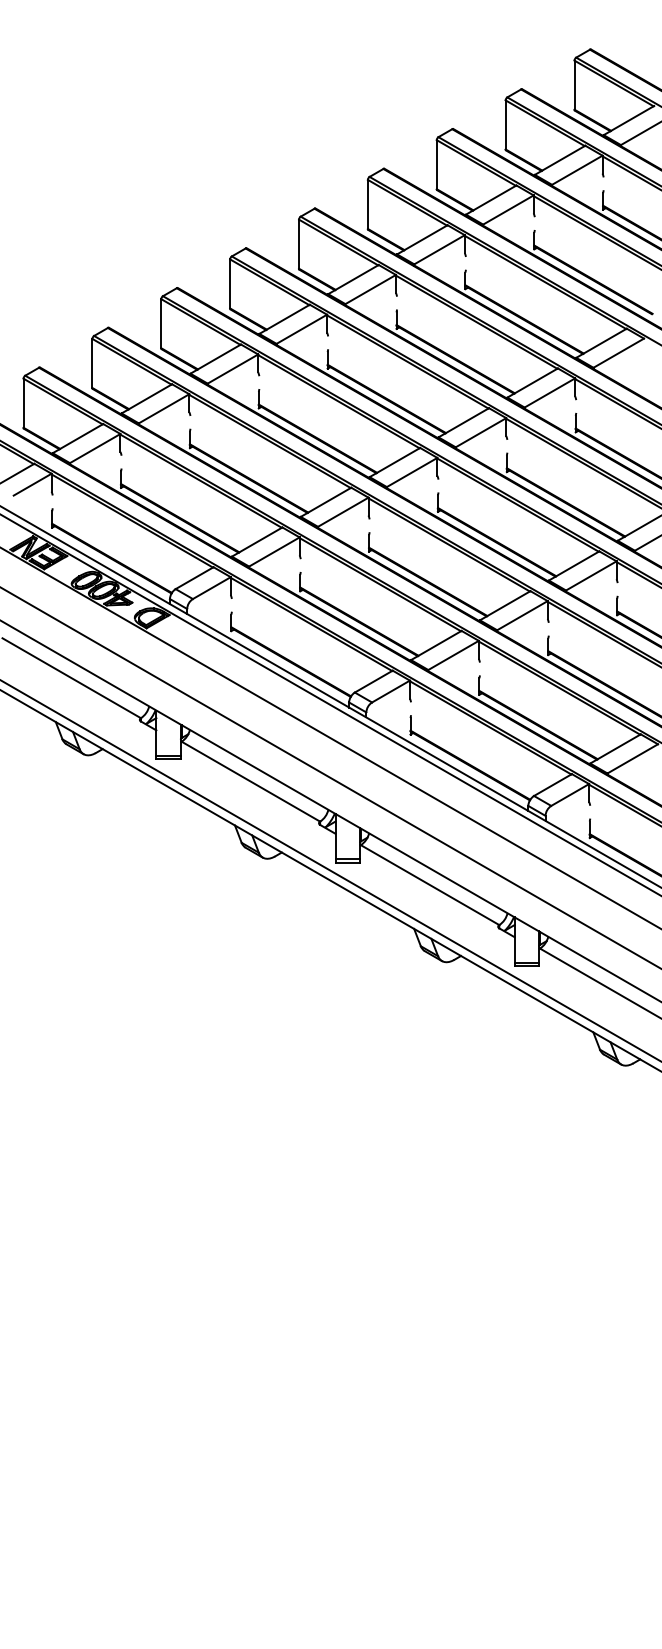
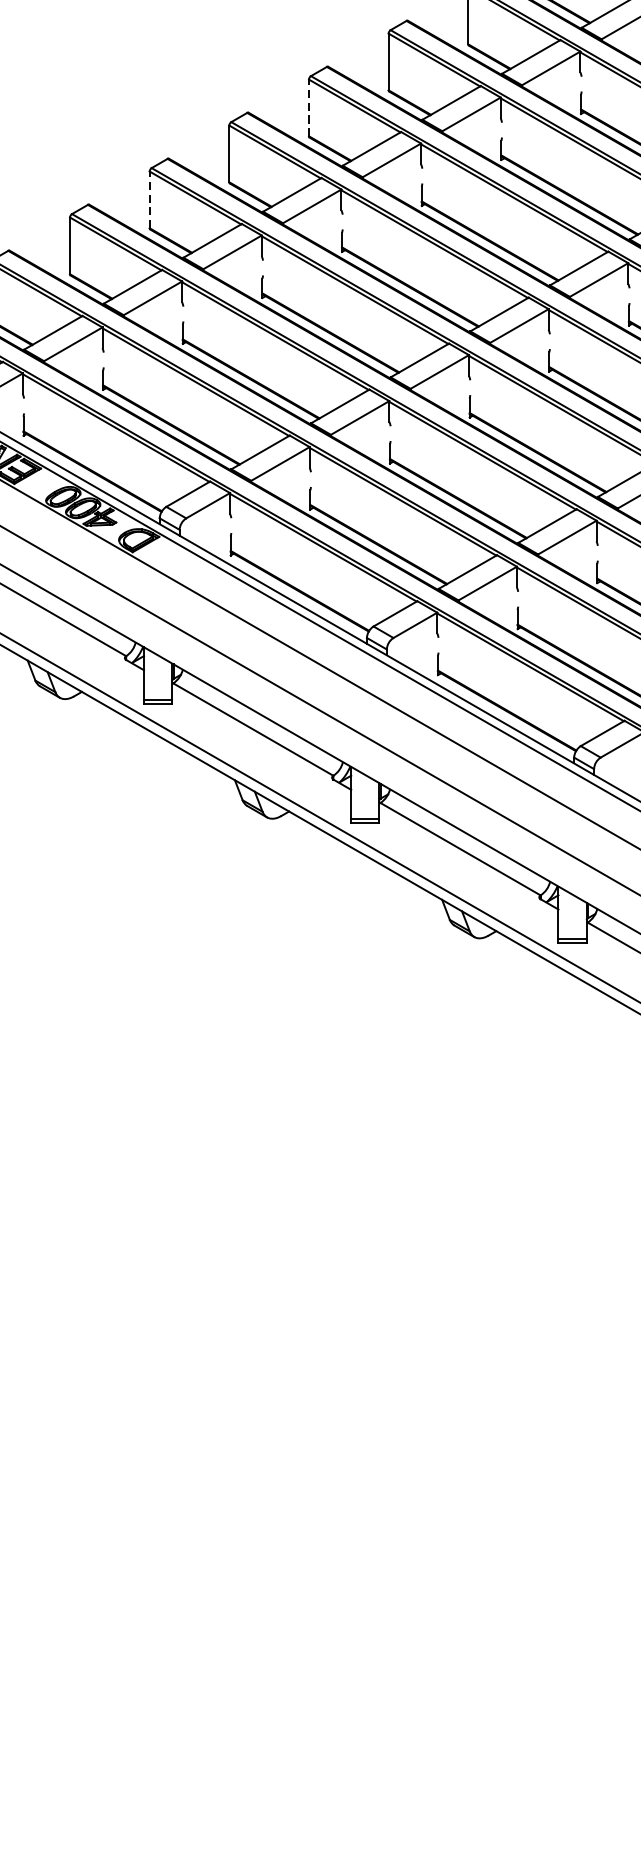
line: (299, 244) -> (309, 108), solid -> dashed
line: (161, 323) -> (149, 199), solid -> dashed

